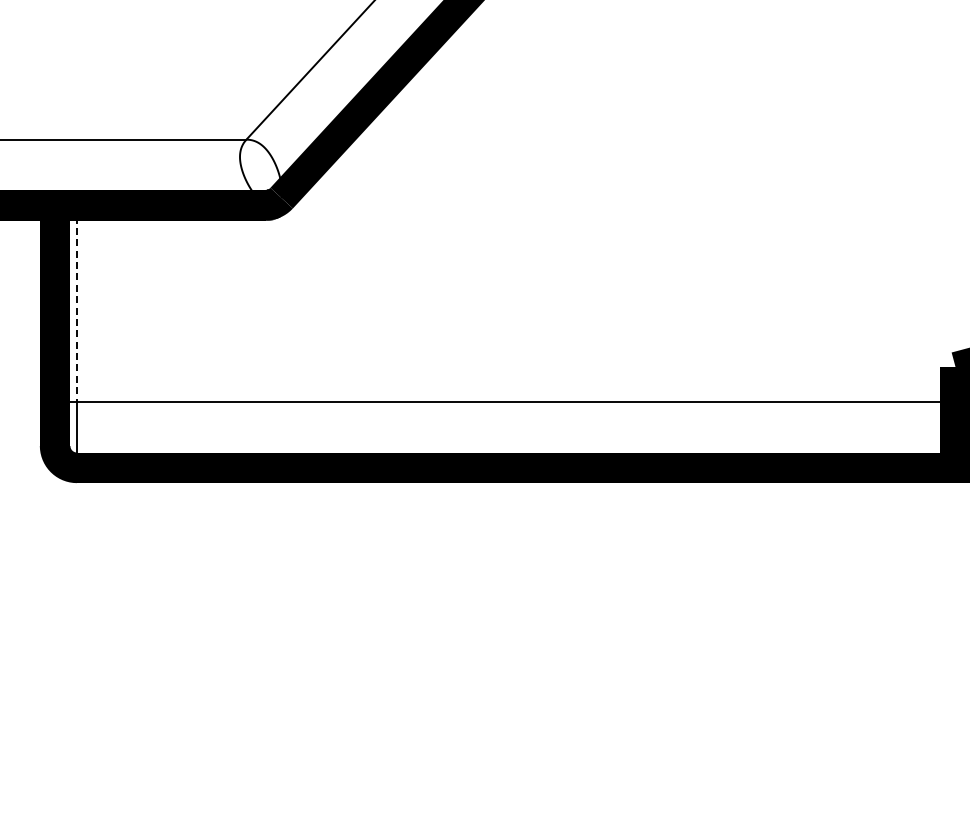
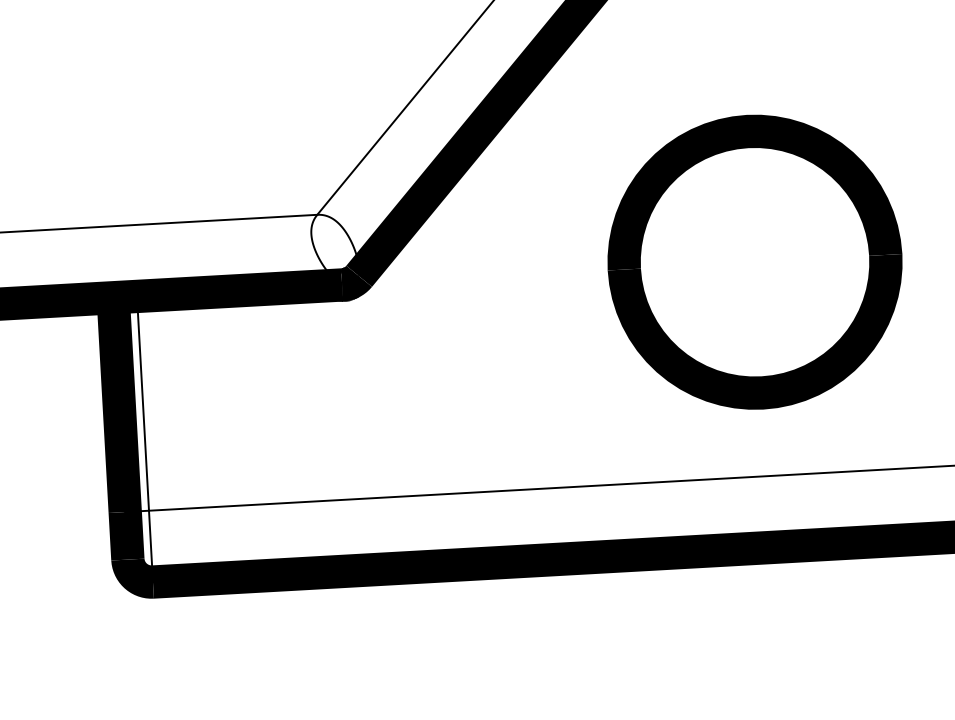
part: (644, 205) -> (754, 262), added
line: (77, 303) -> (143, 403), dashed -> solid

